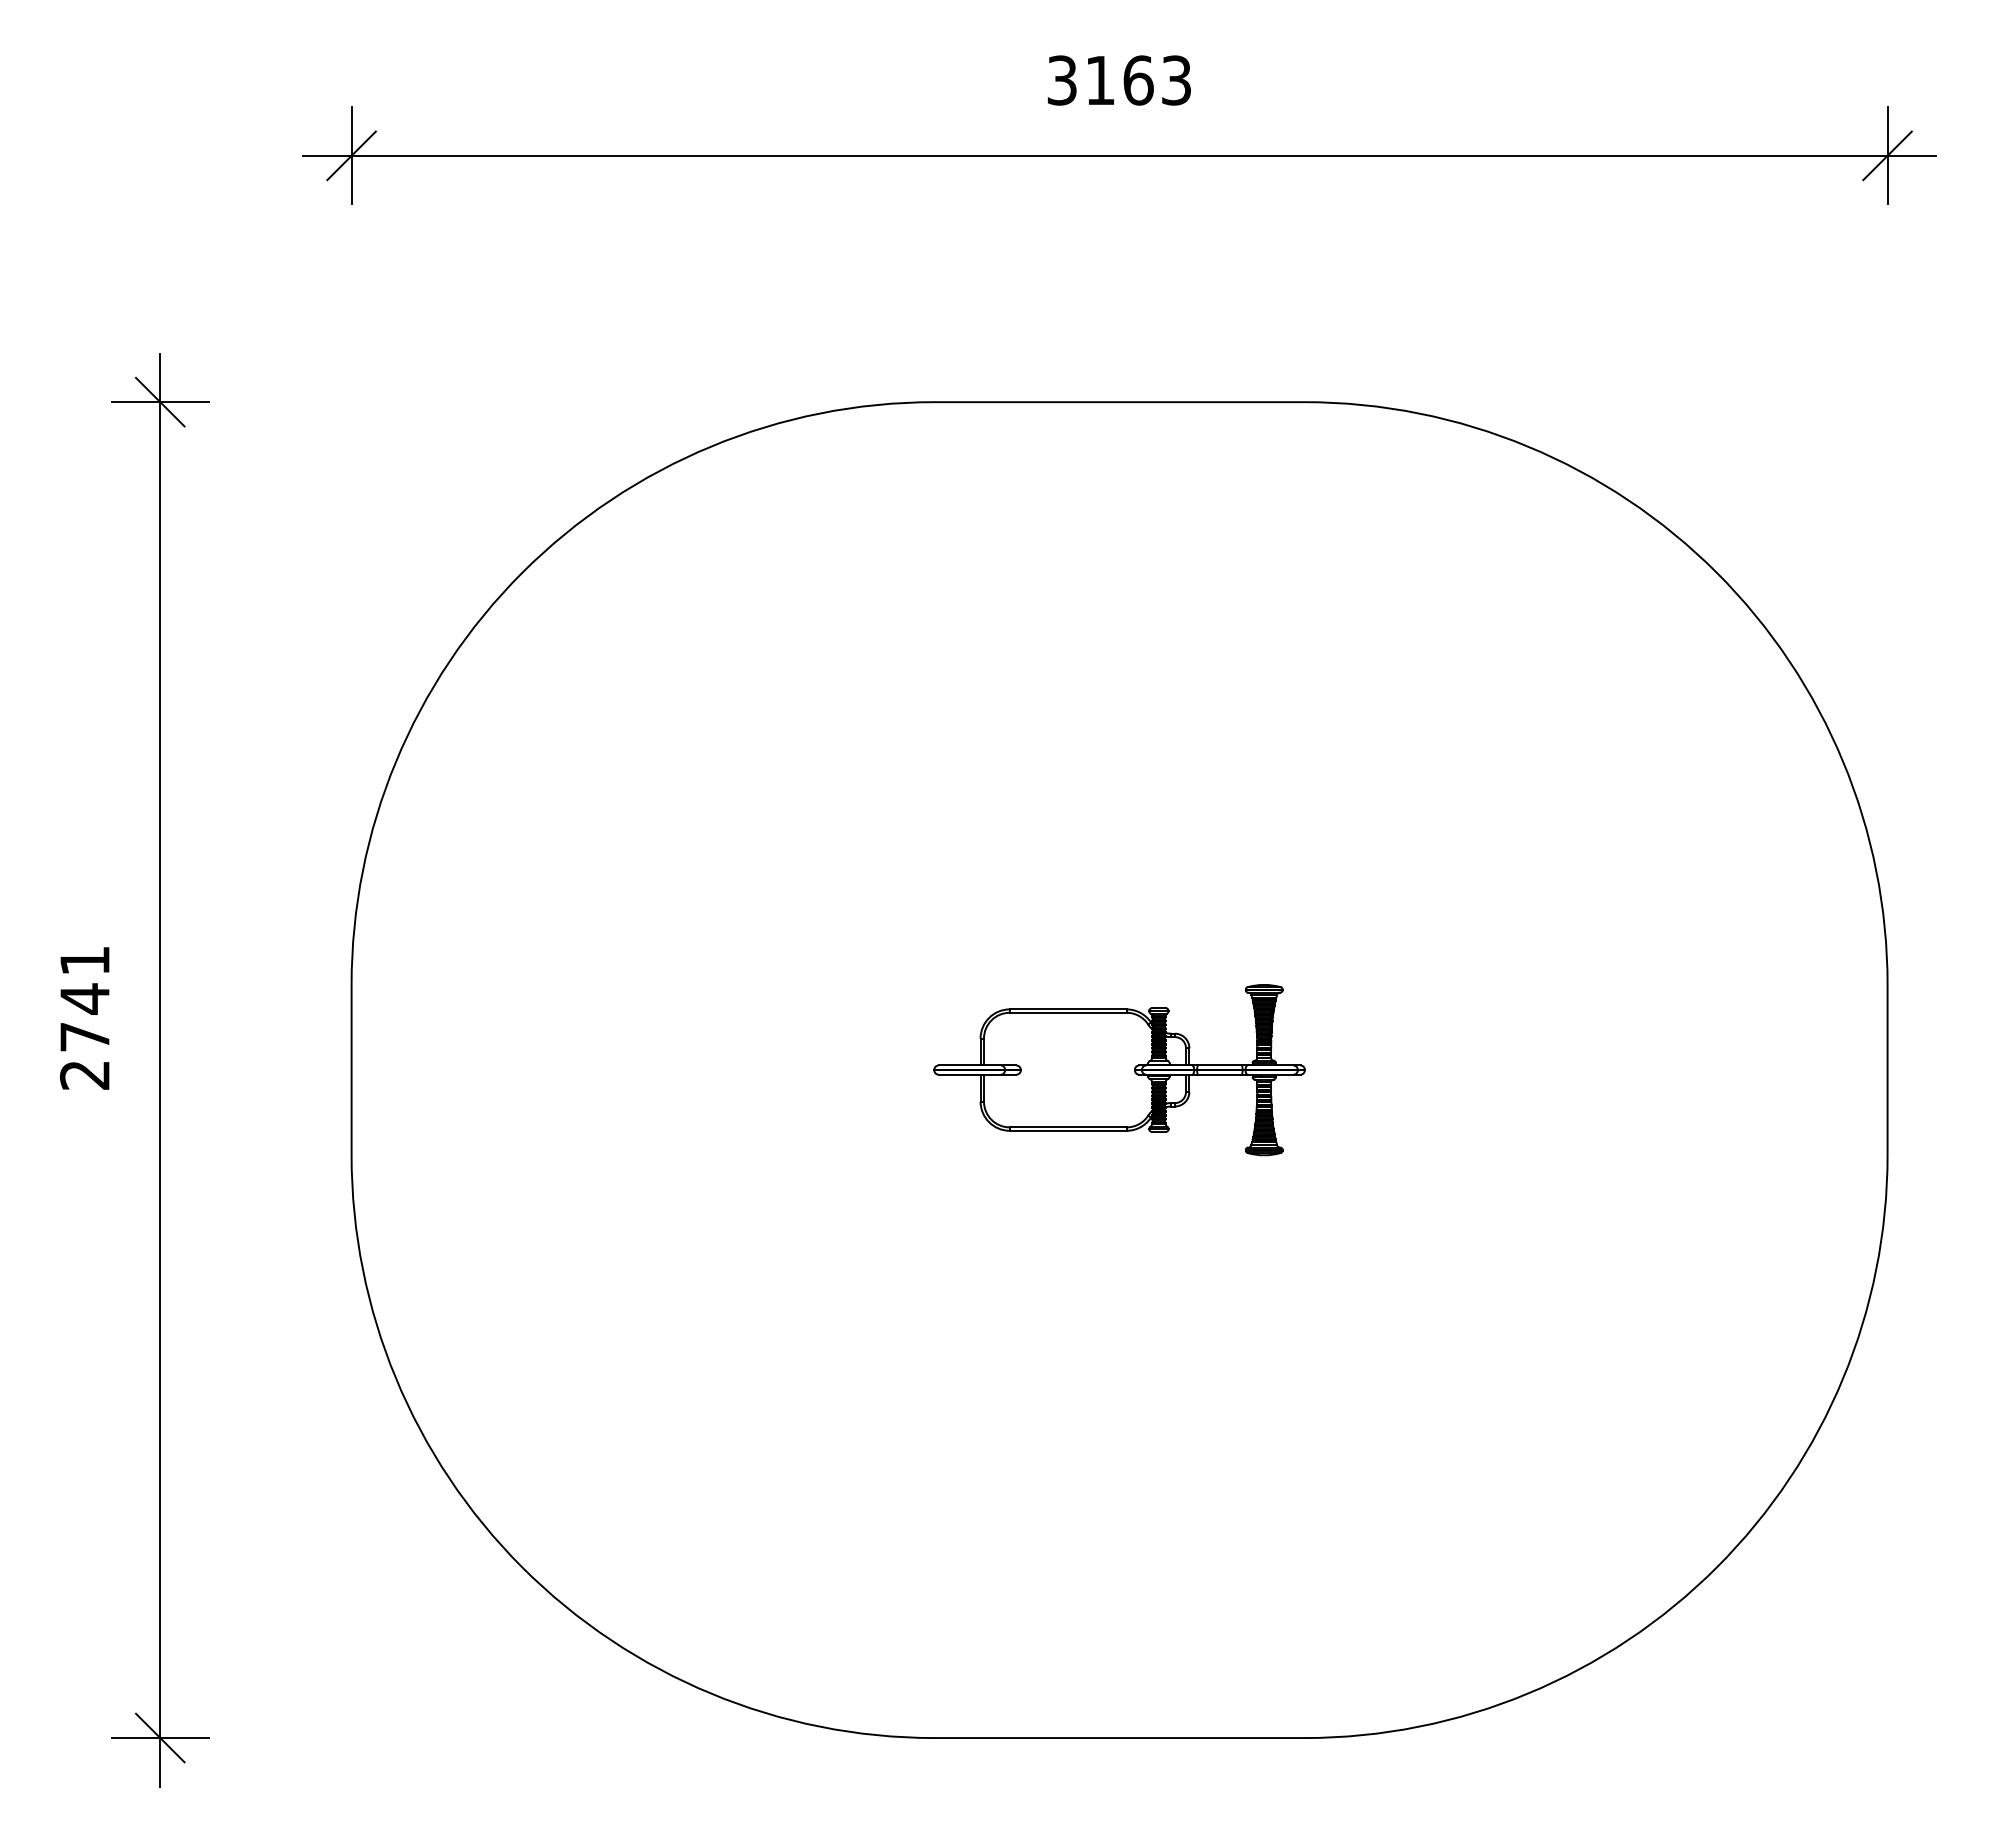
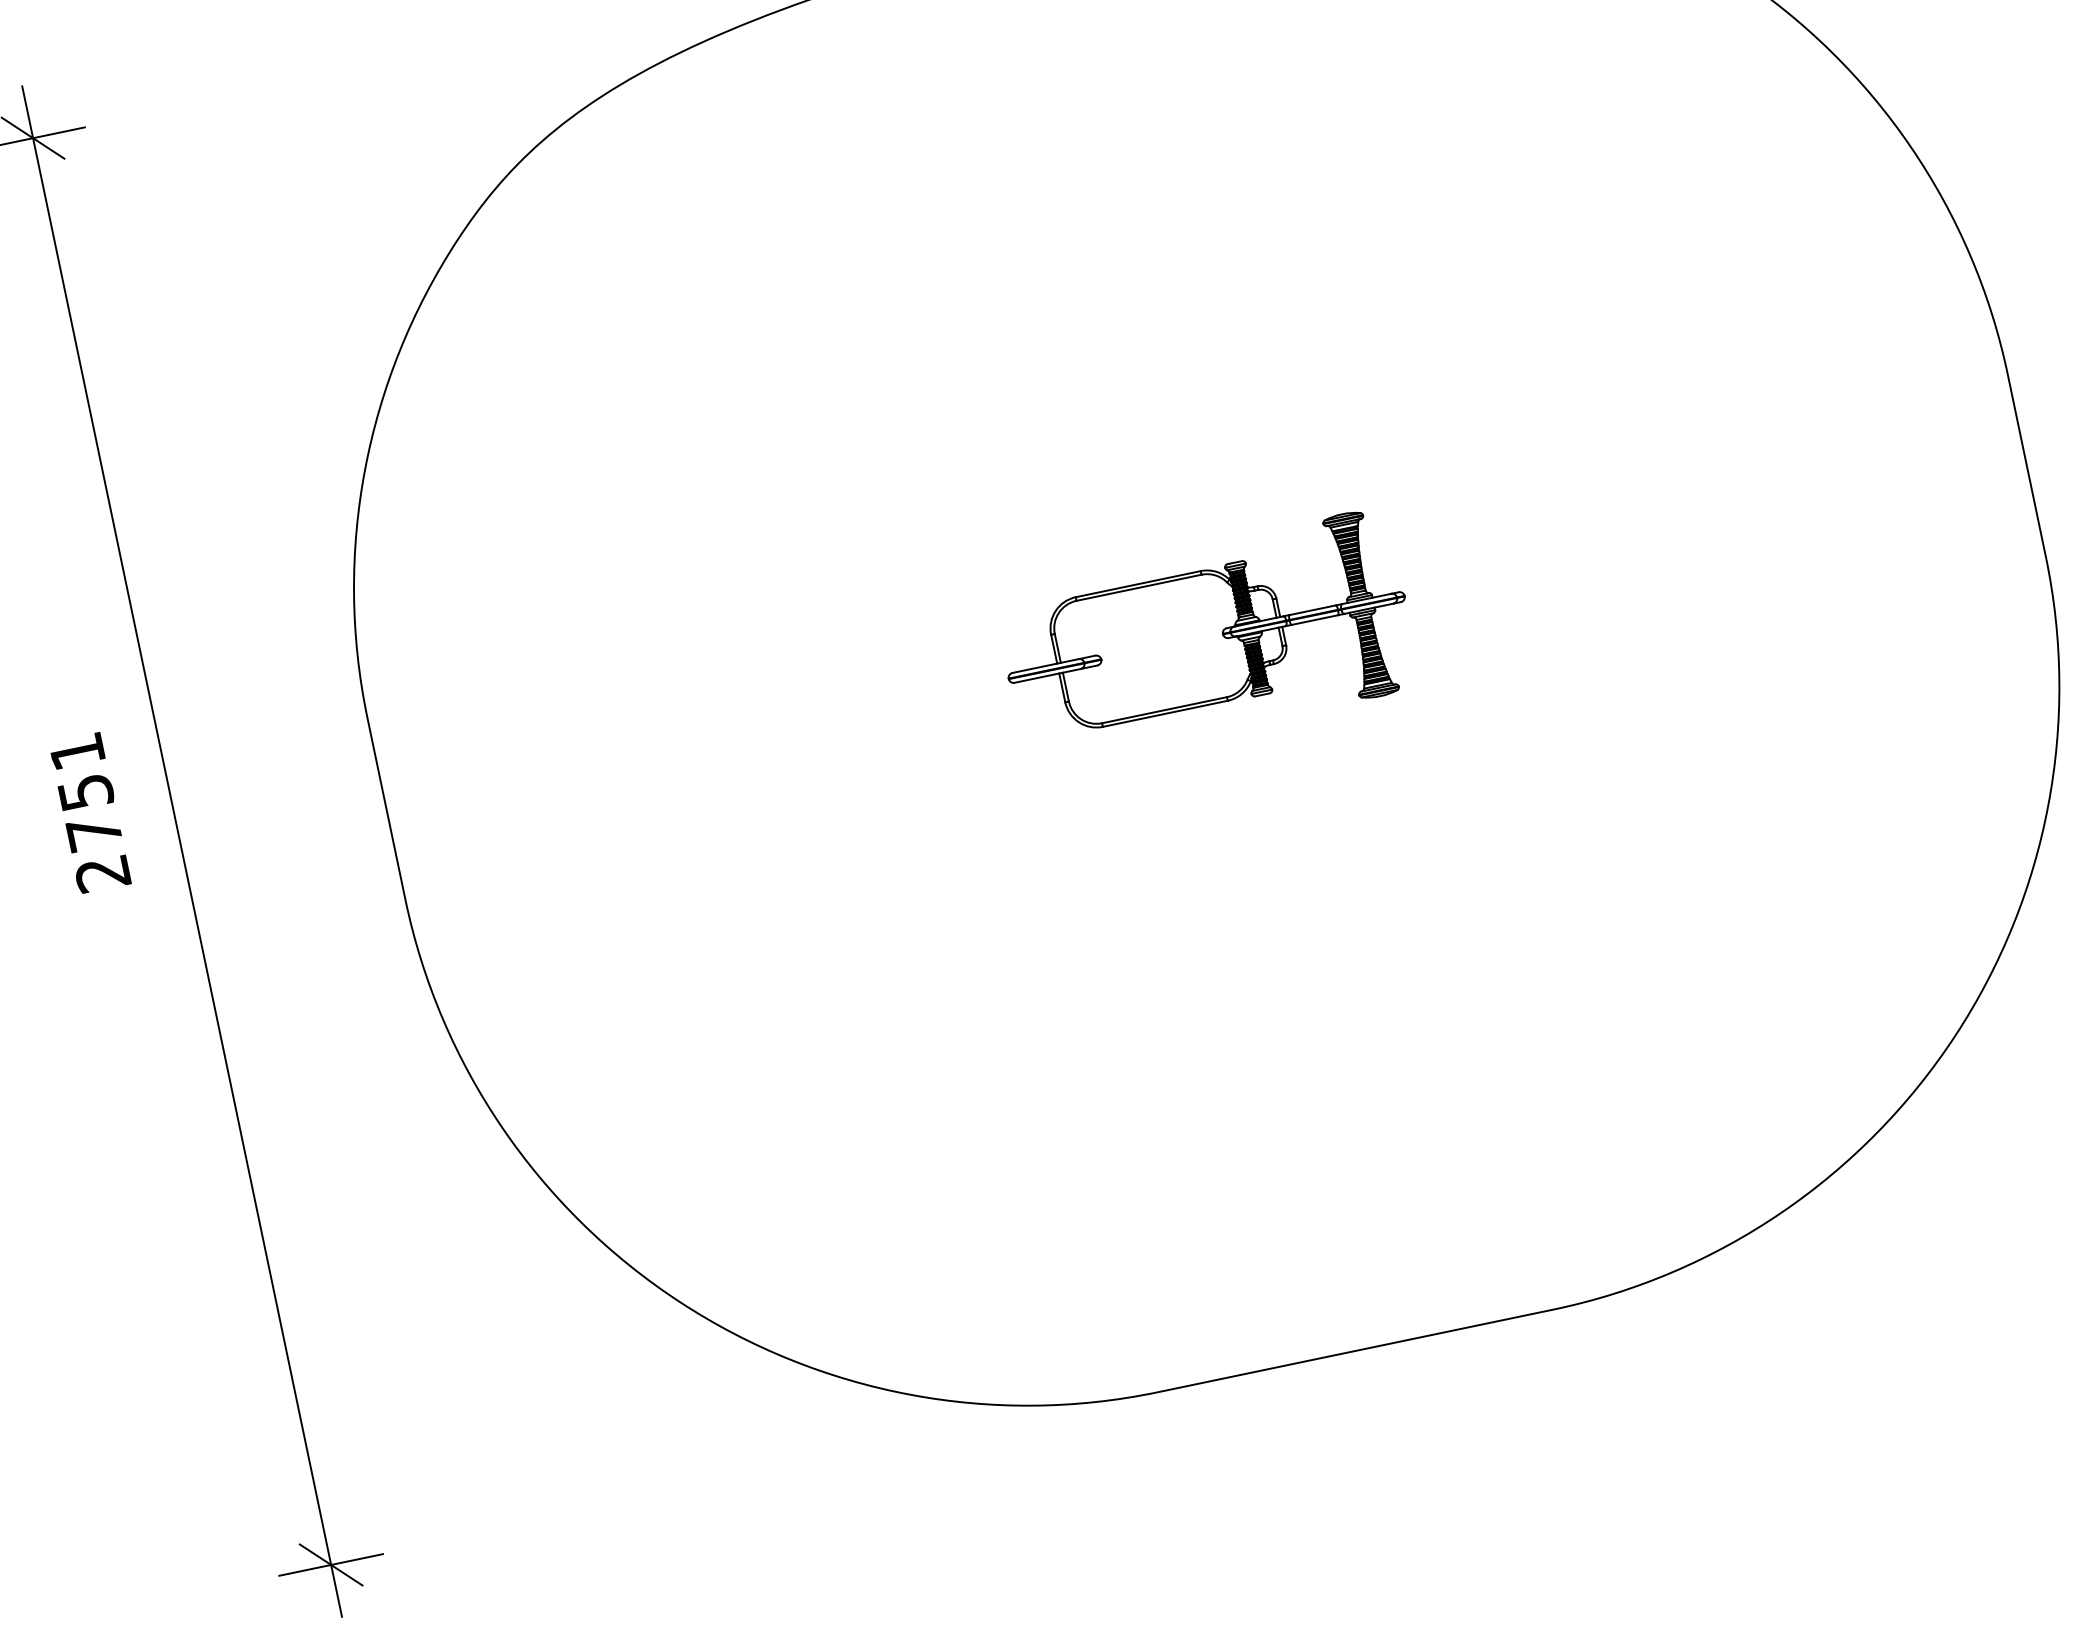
text: (85, 998) -> (86, 791), 2741 -> 2751

